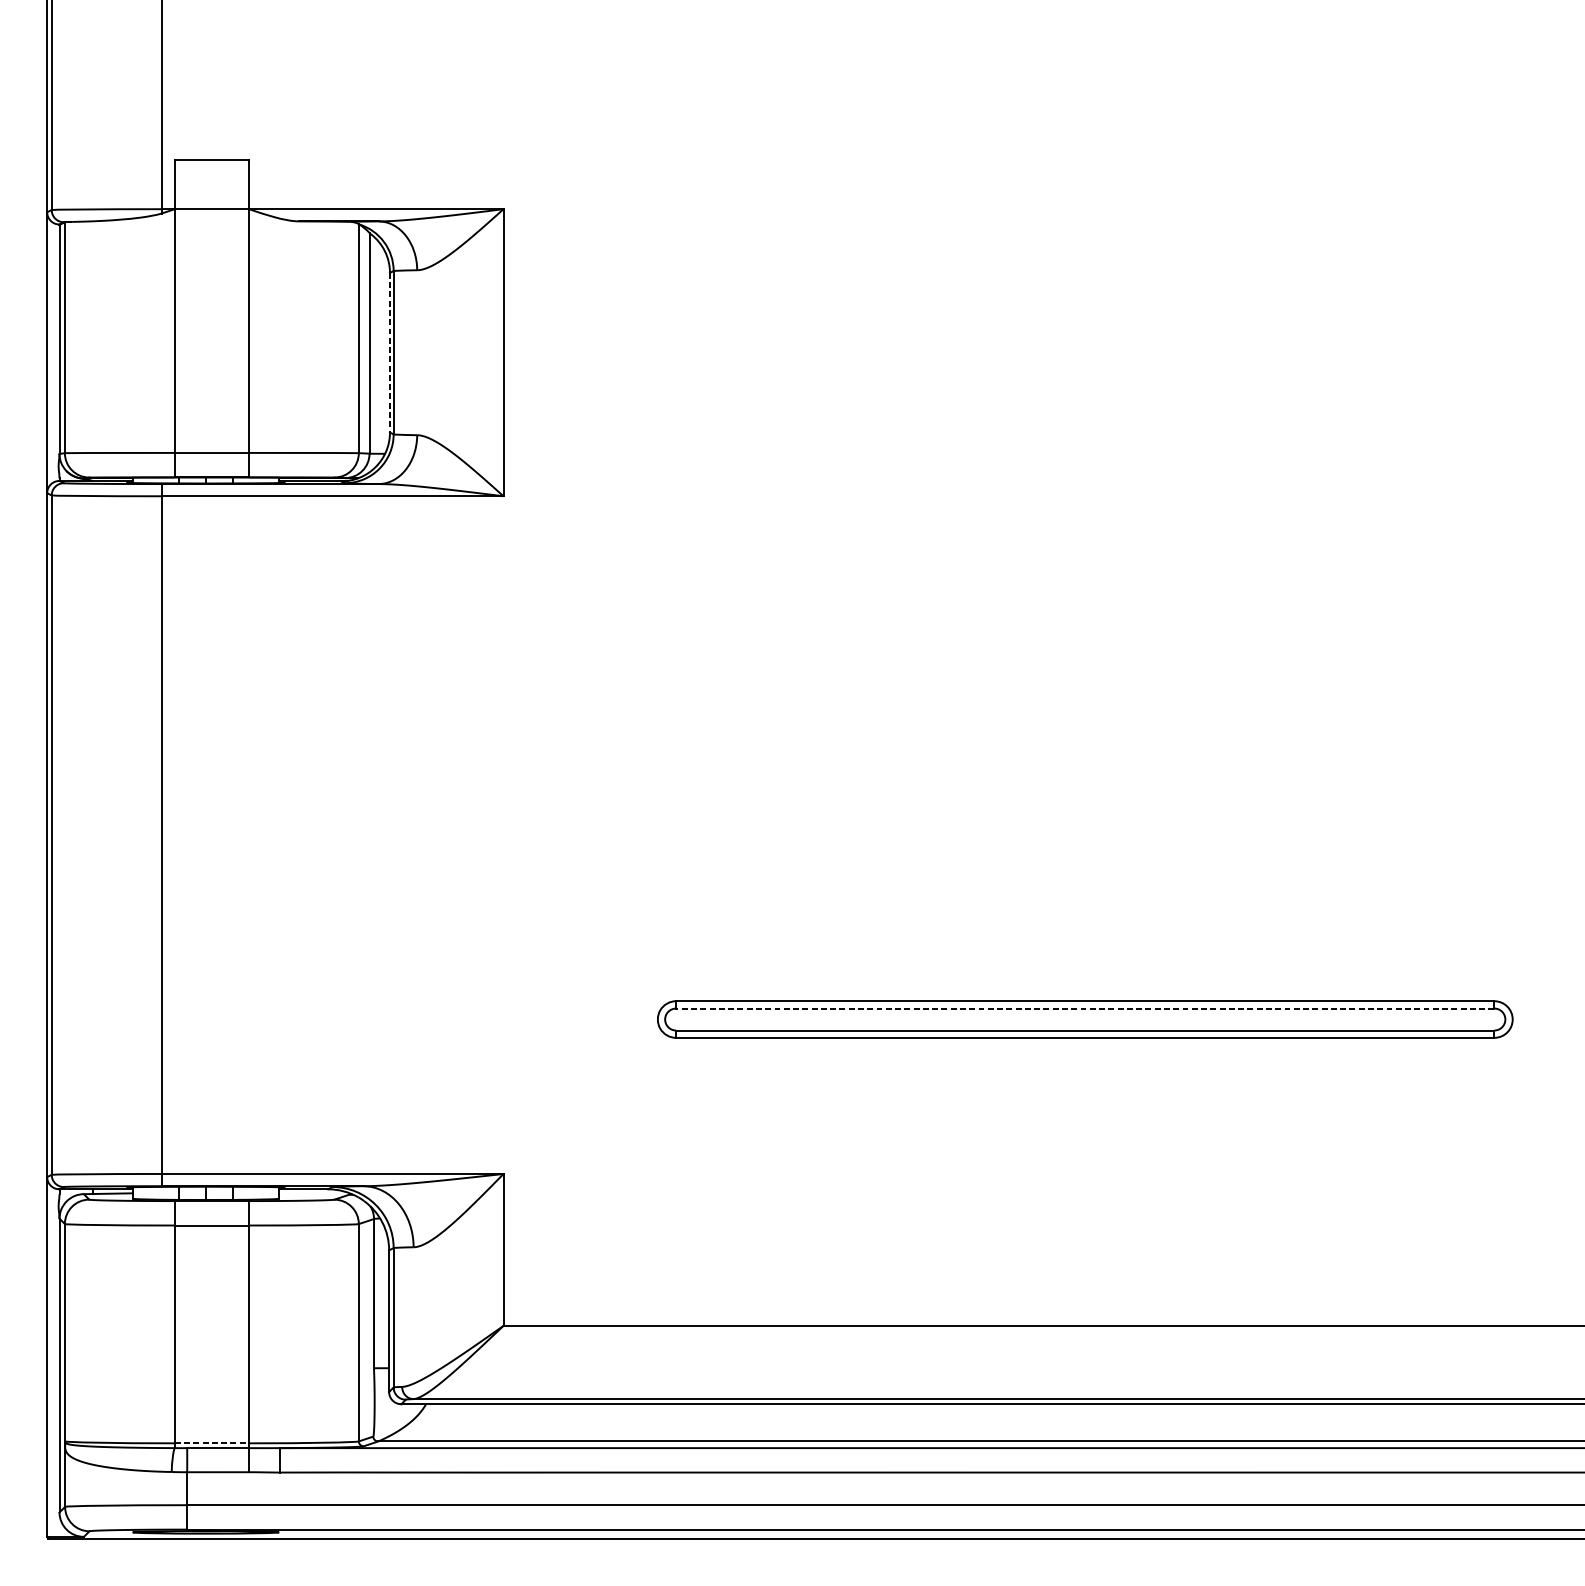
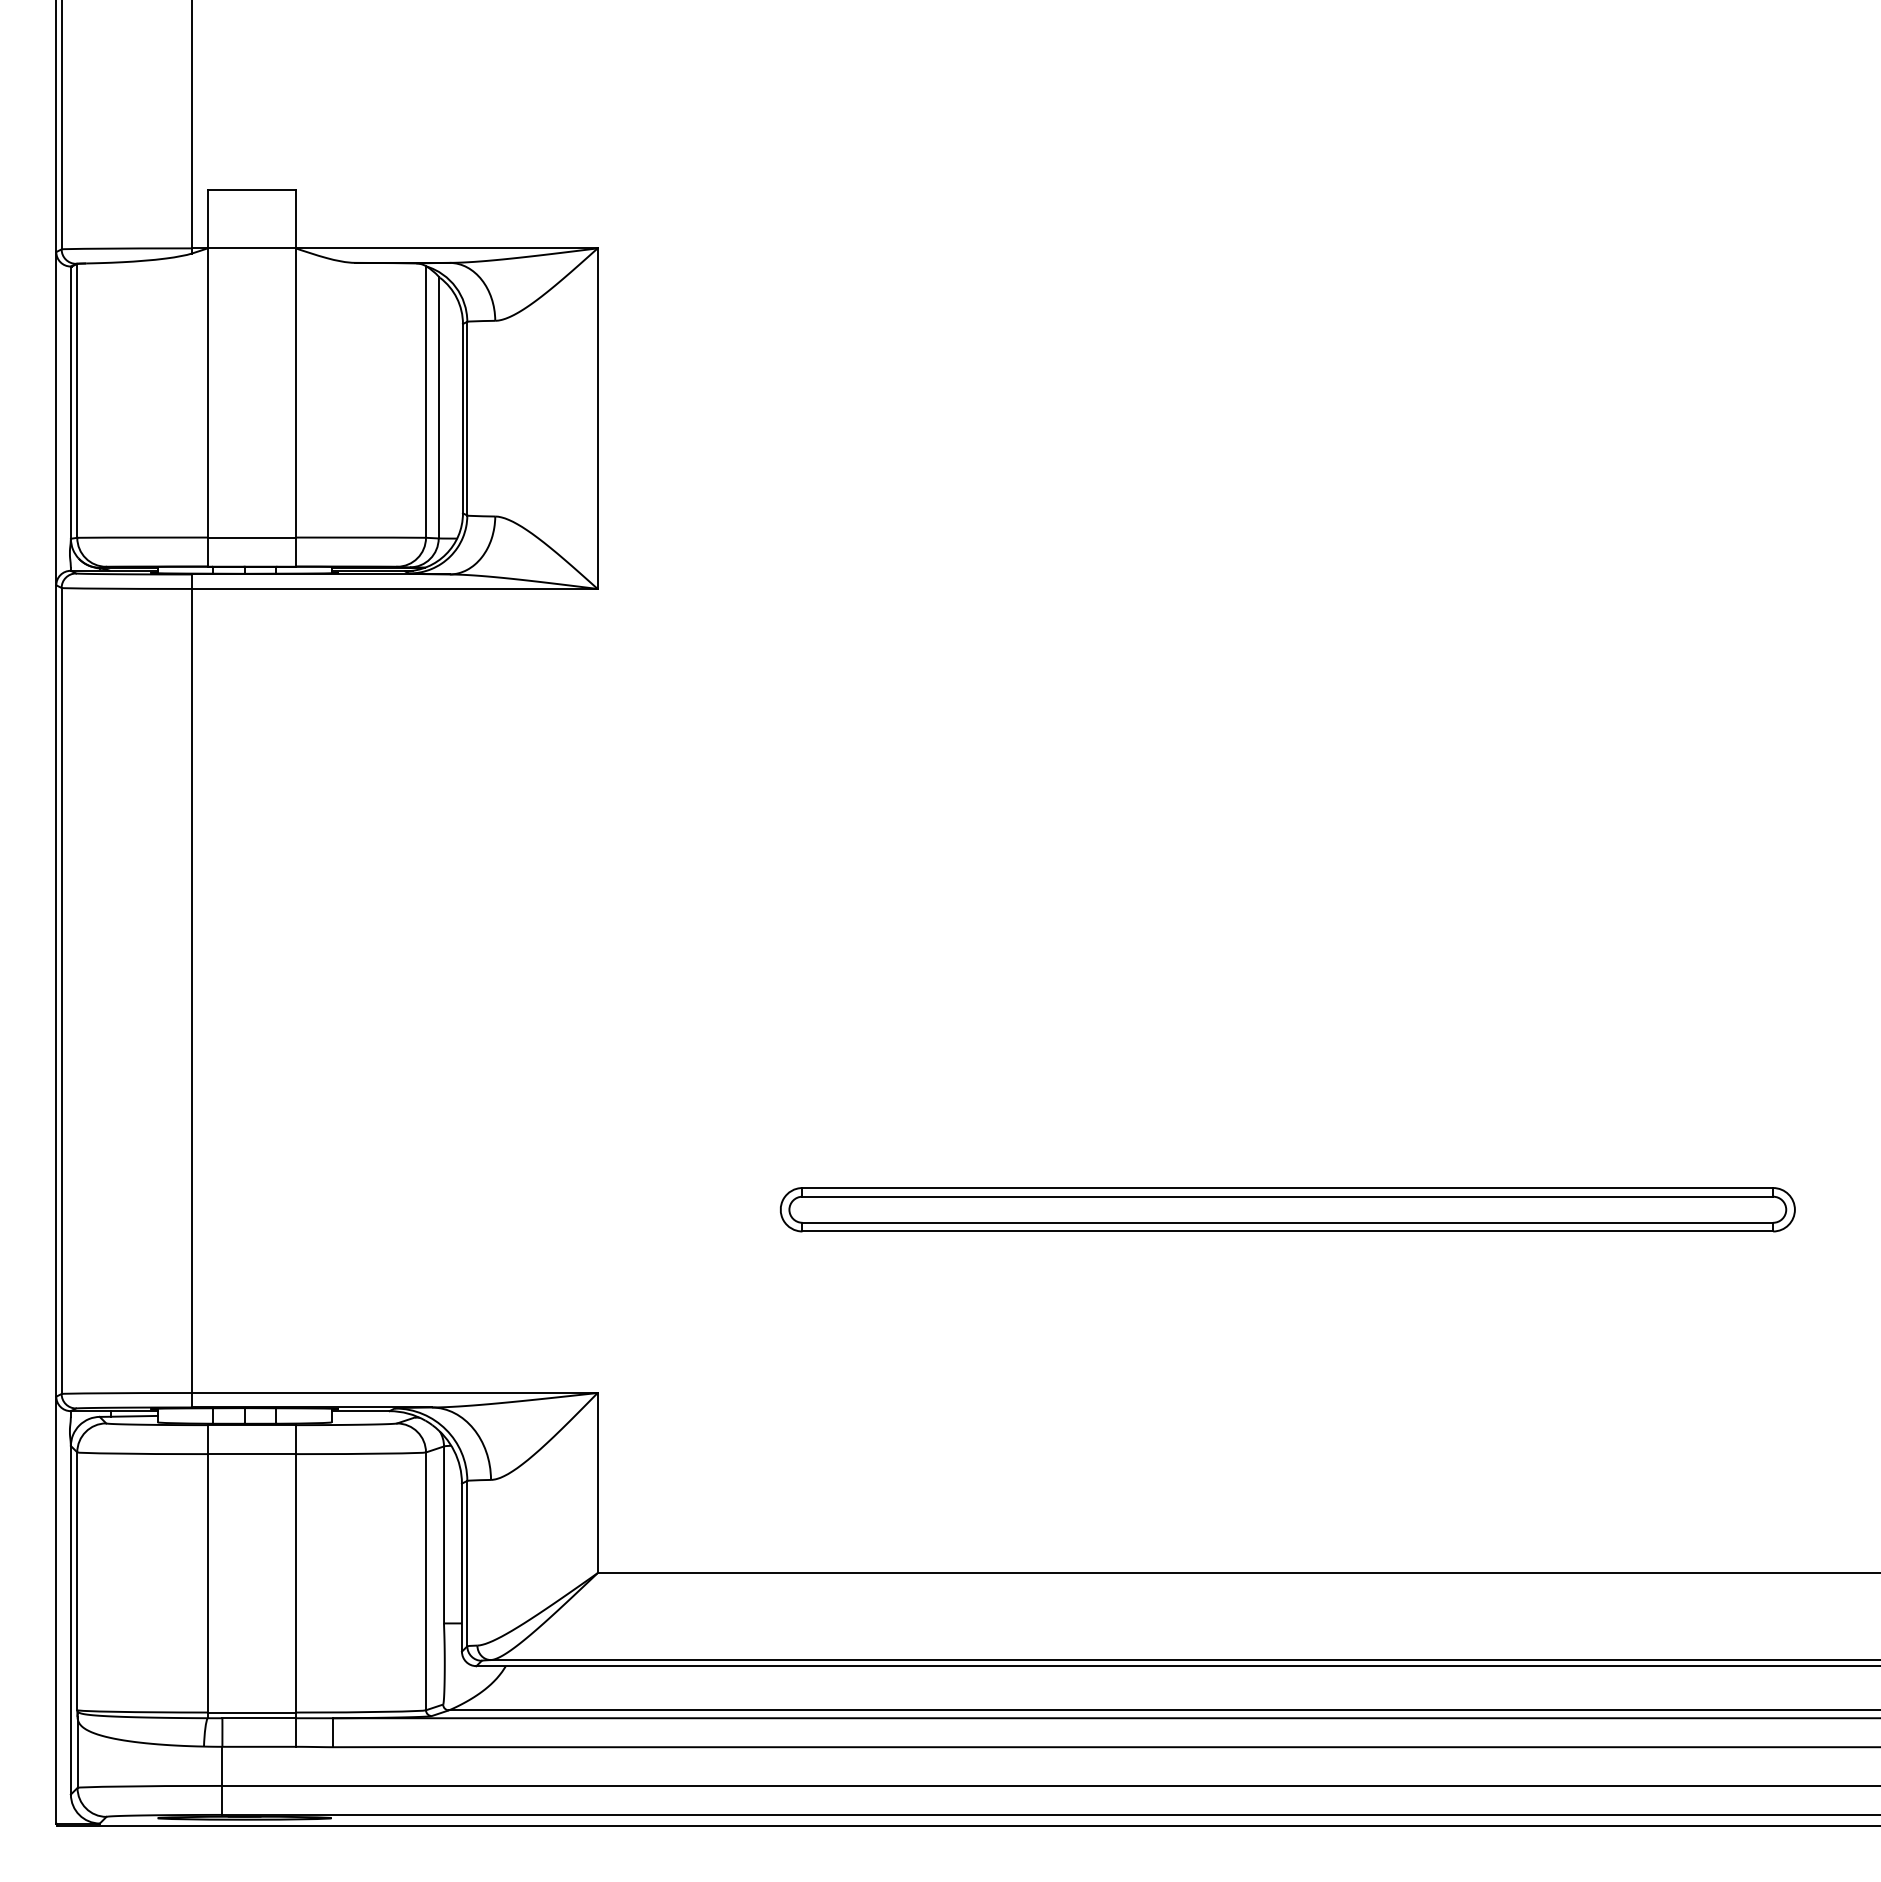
line: (389, 352) -> (462, 418), dashed -> solid
line: (1084, 1008) -> (1287, 1196), dashed -> solid
line: (212, 1443) -> (252, 1712), dashed -> solid

